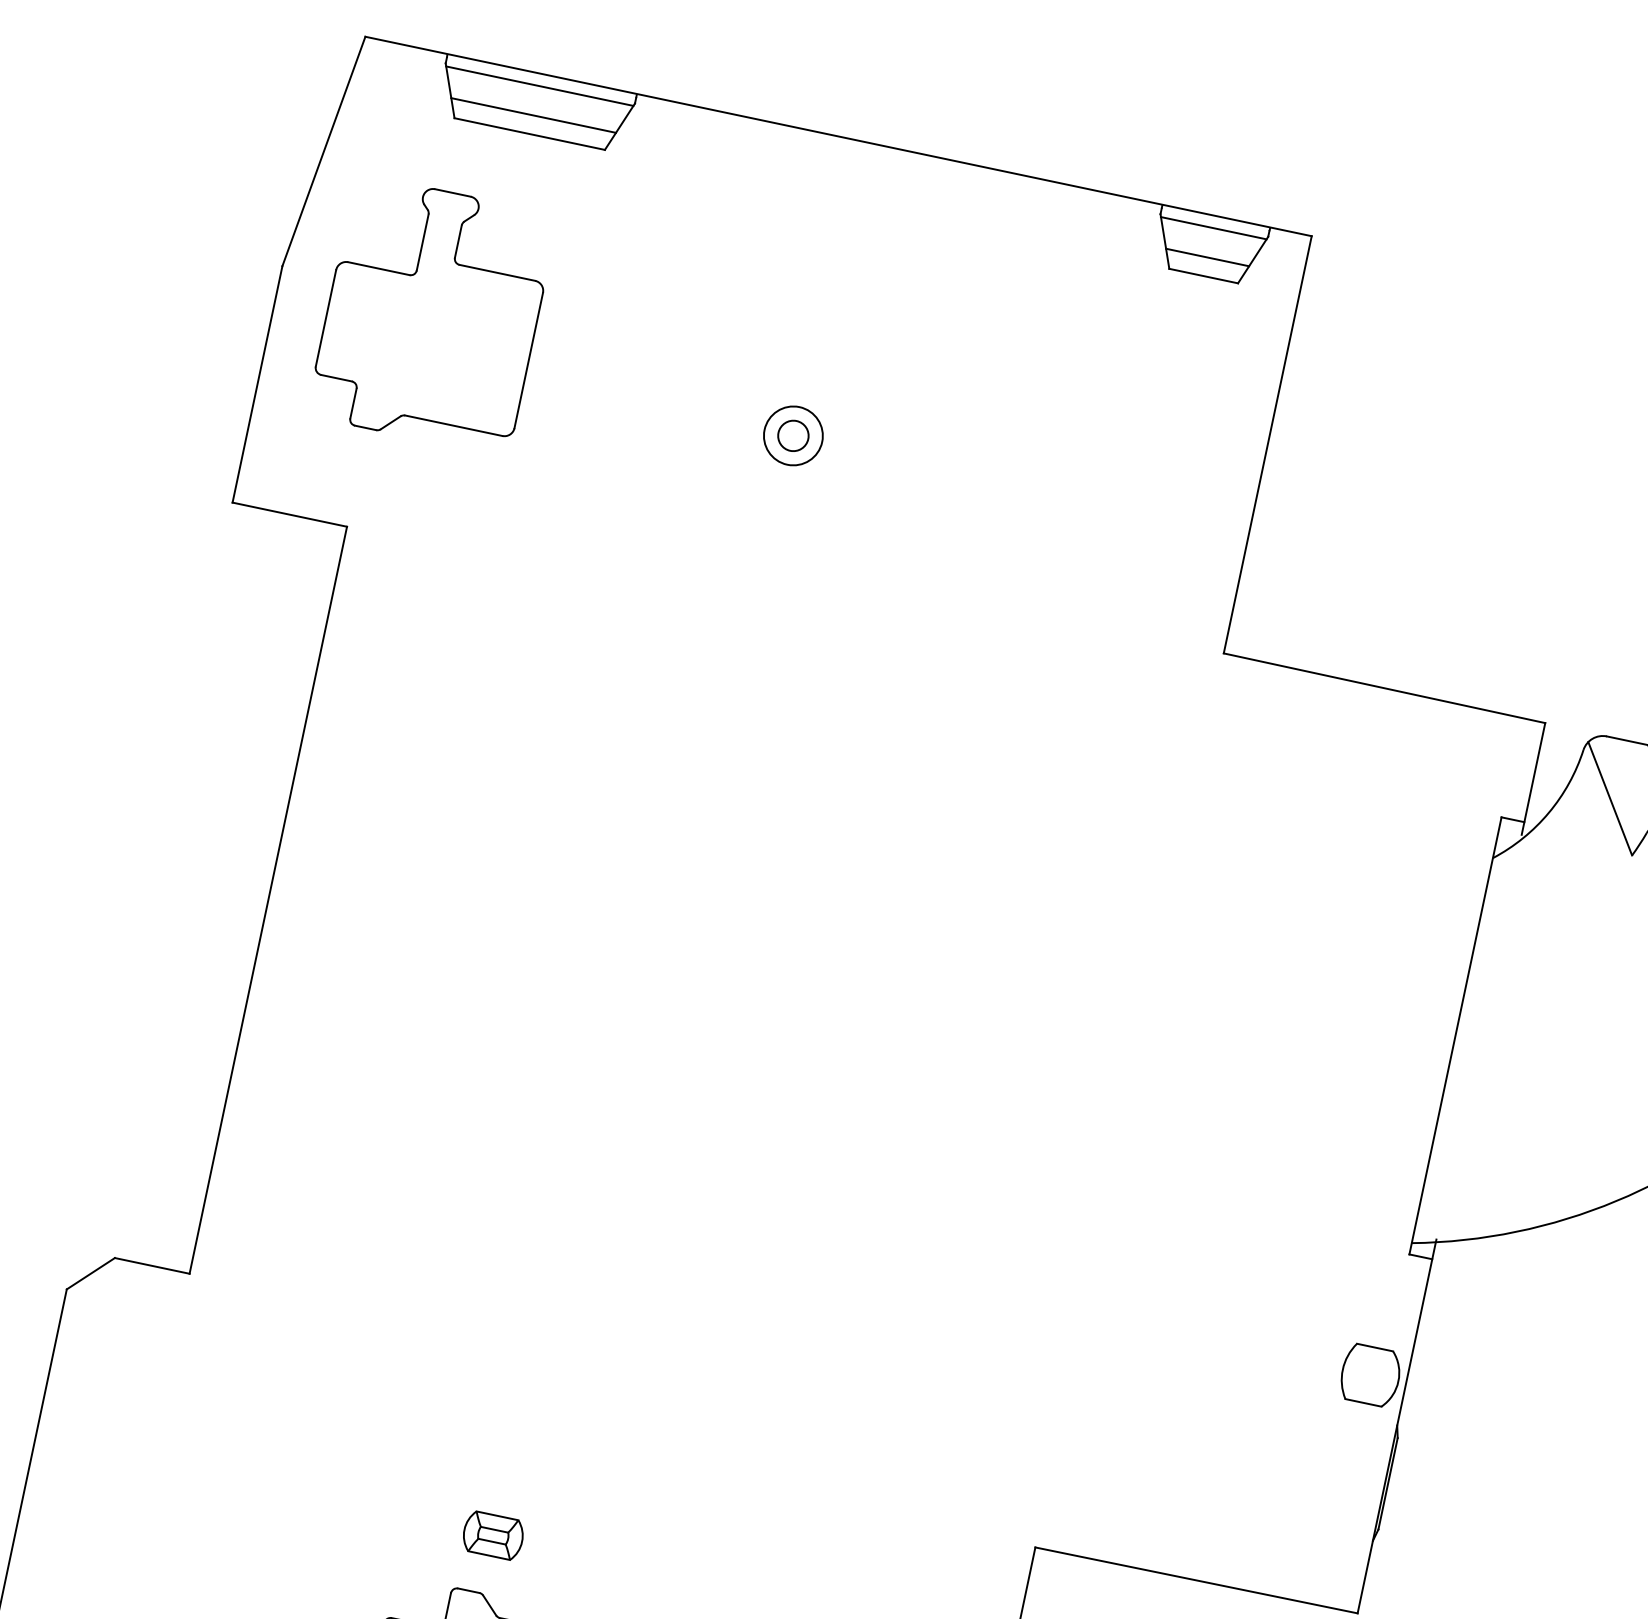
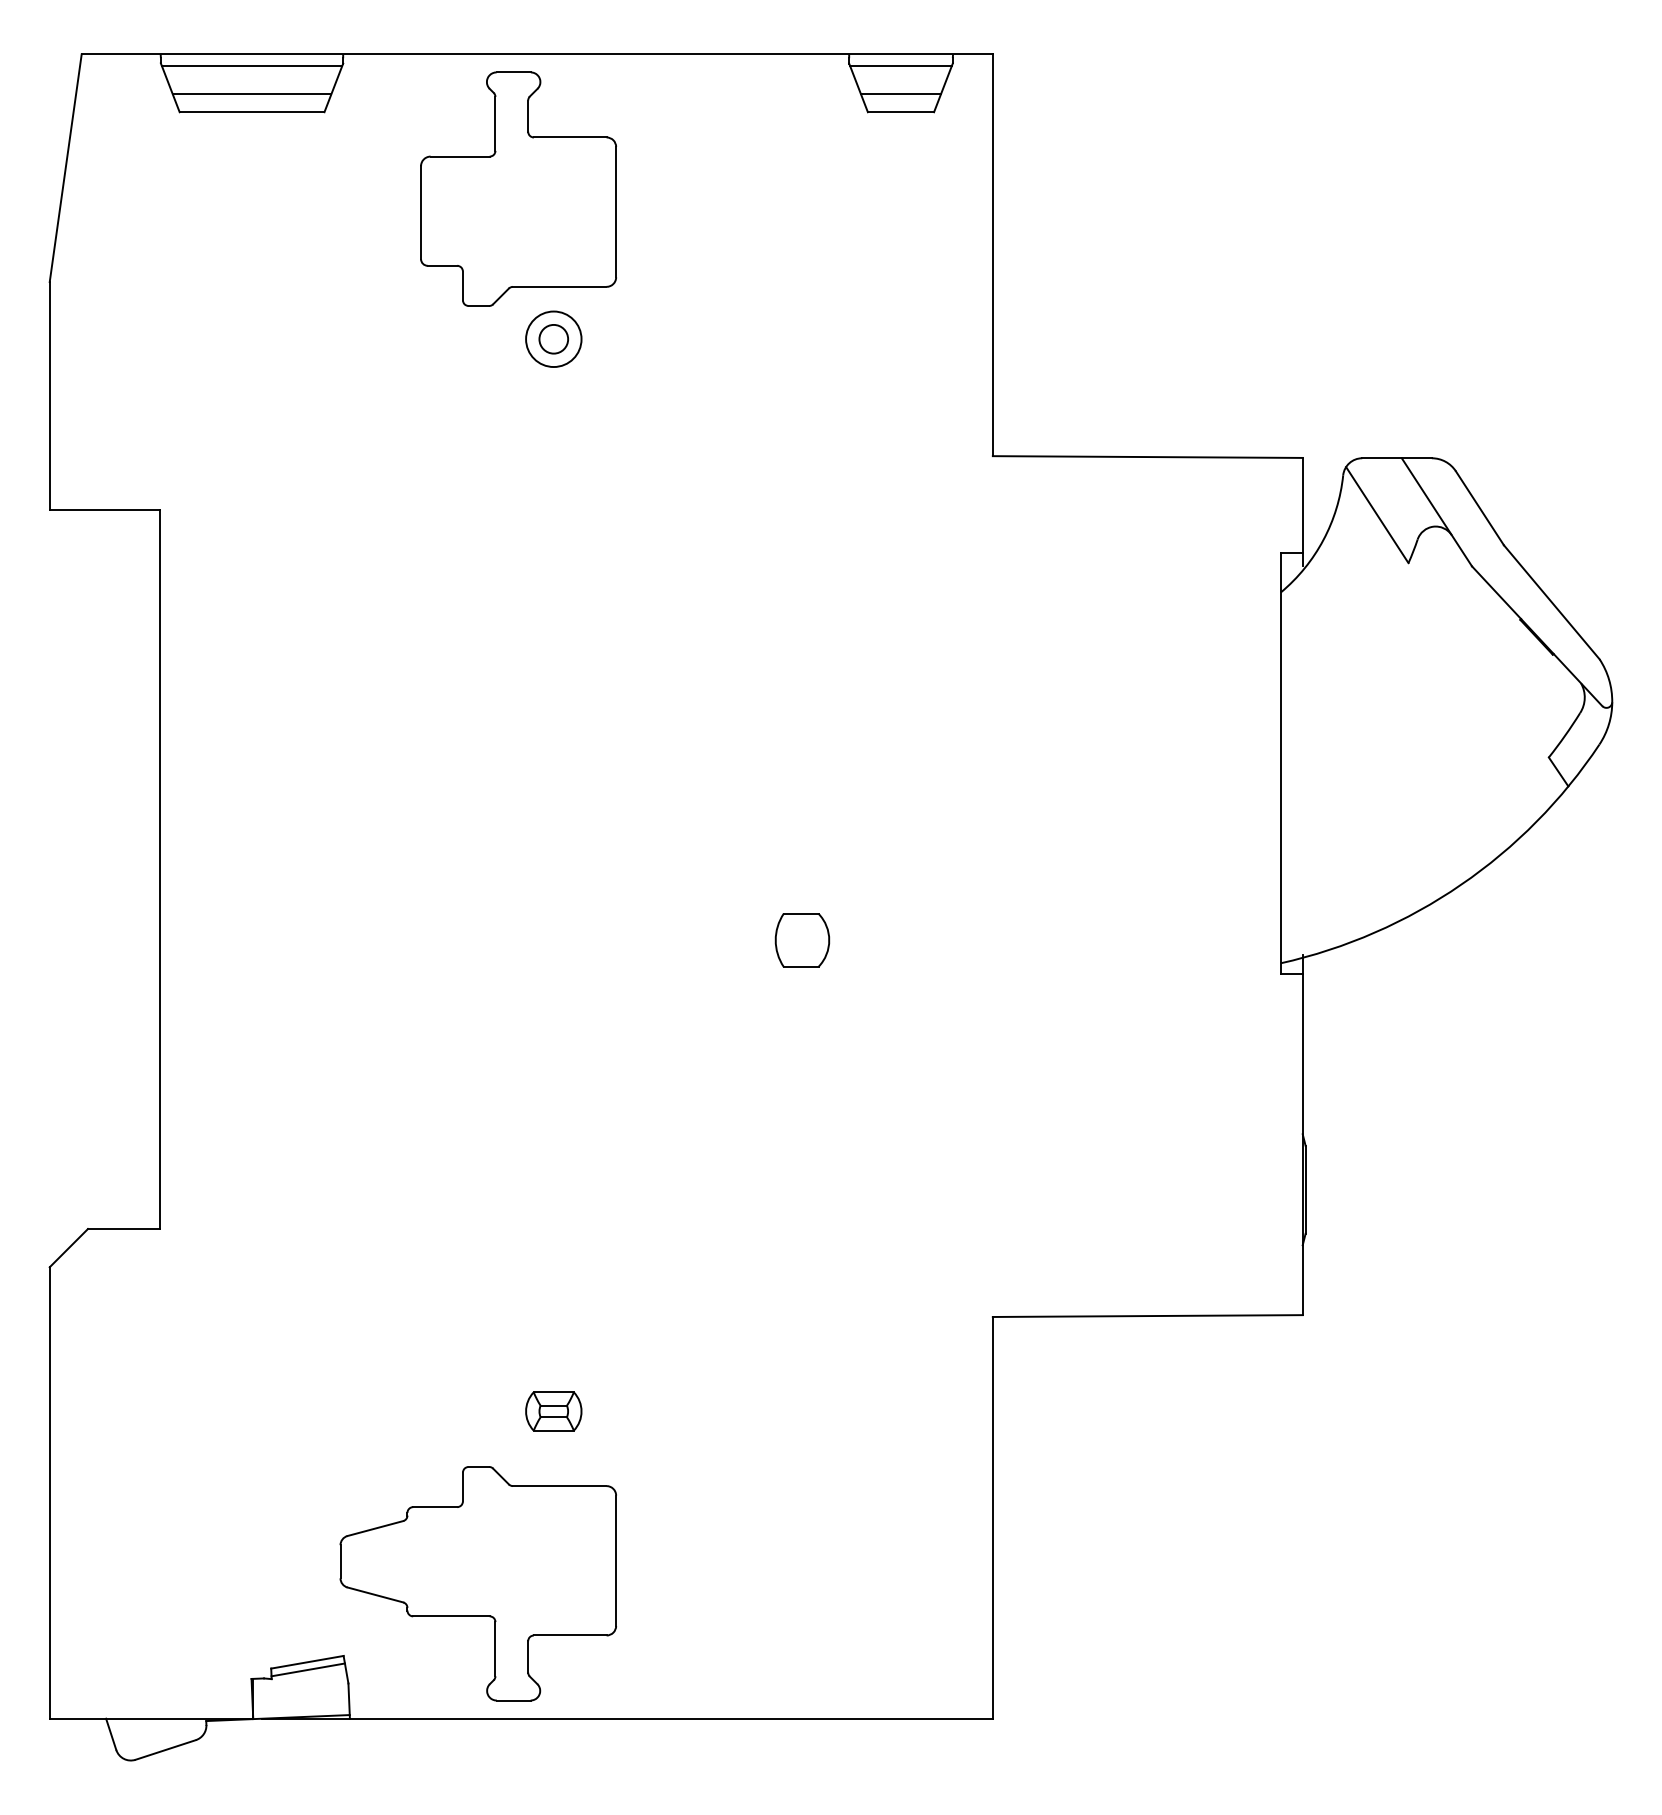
part: (432, 314) -> (518, 188), moved
part: (1370, 1375) -> (802, 940), moved
part: (492, 1535) -> (553, 1411), moved

